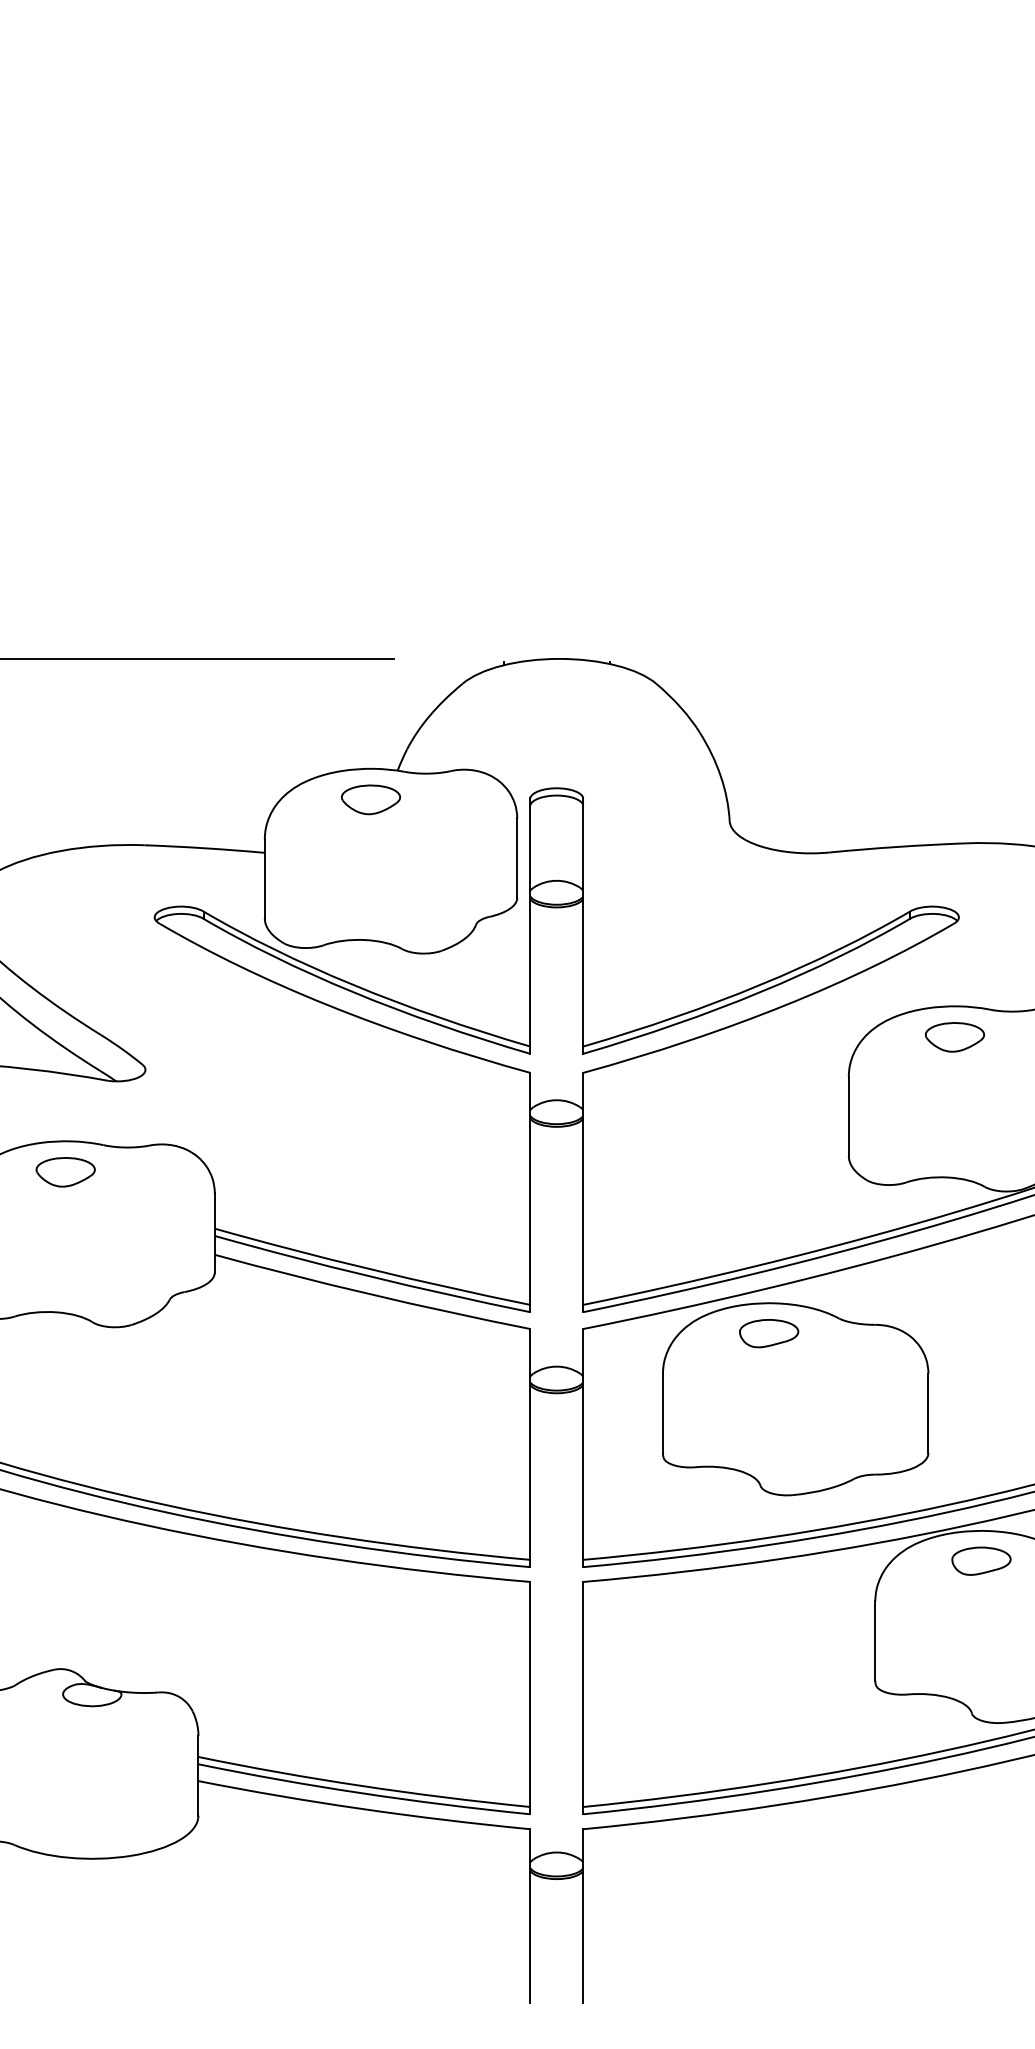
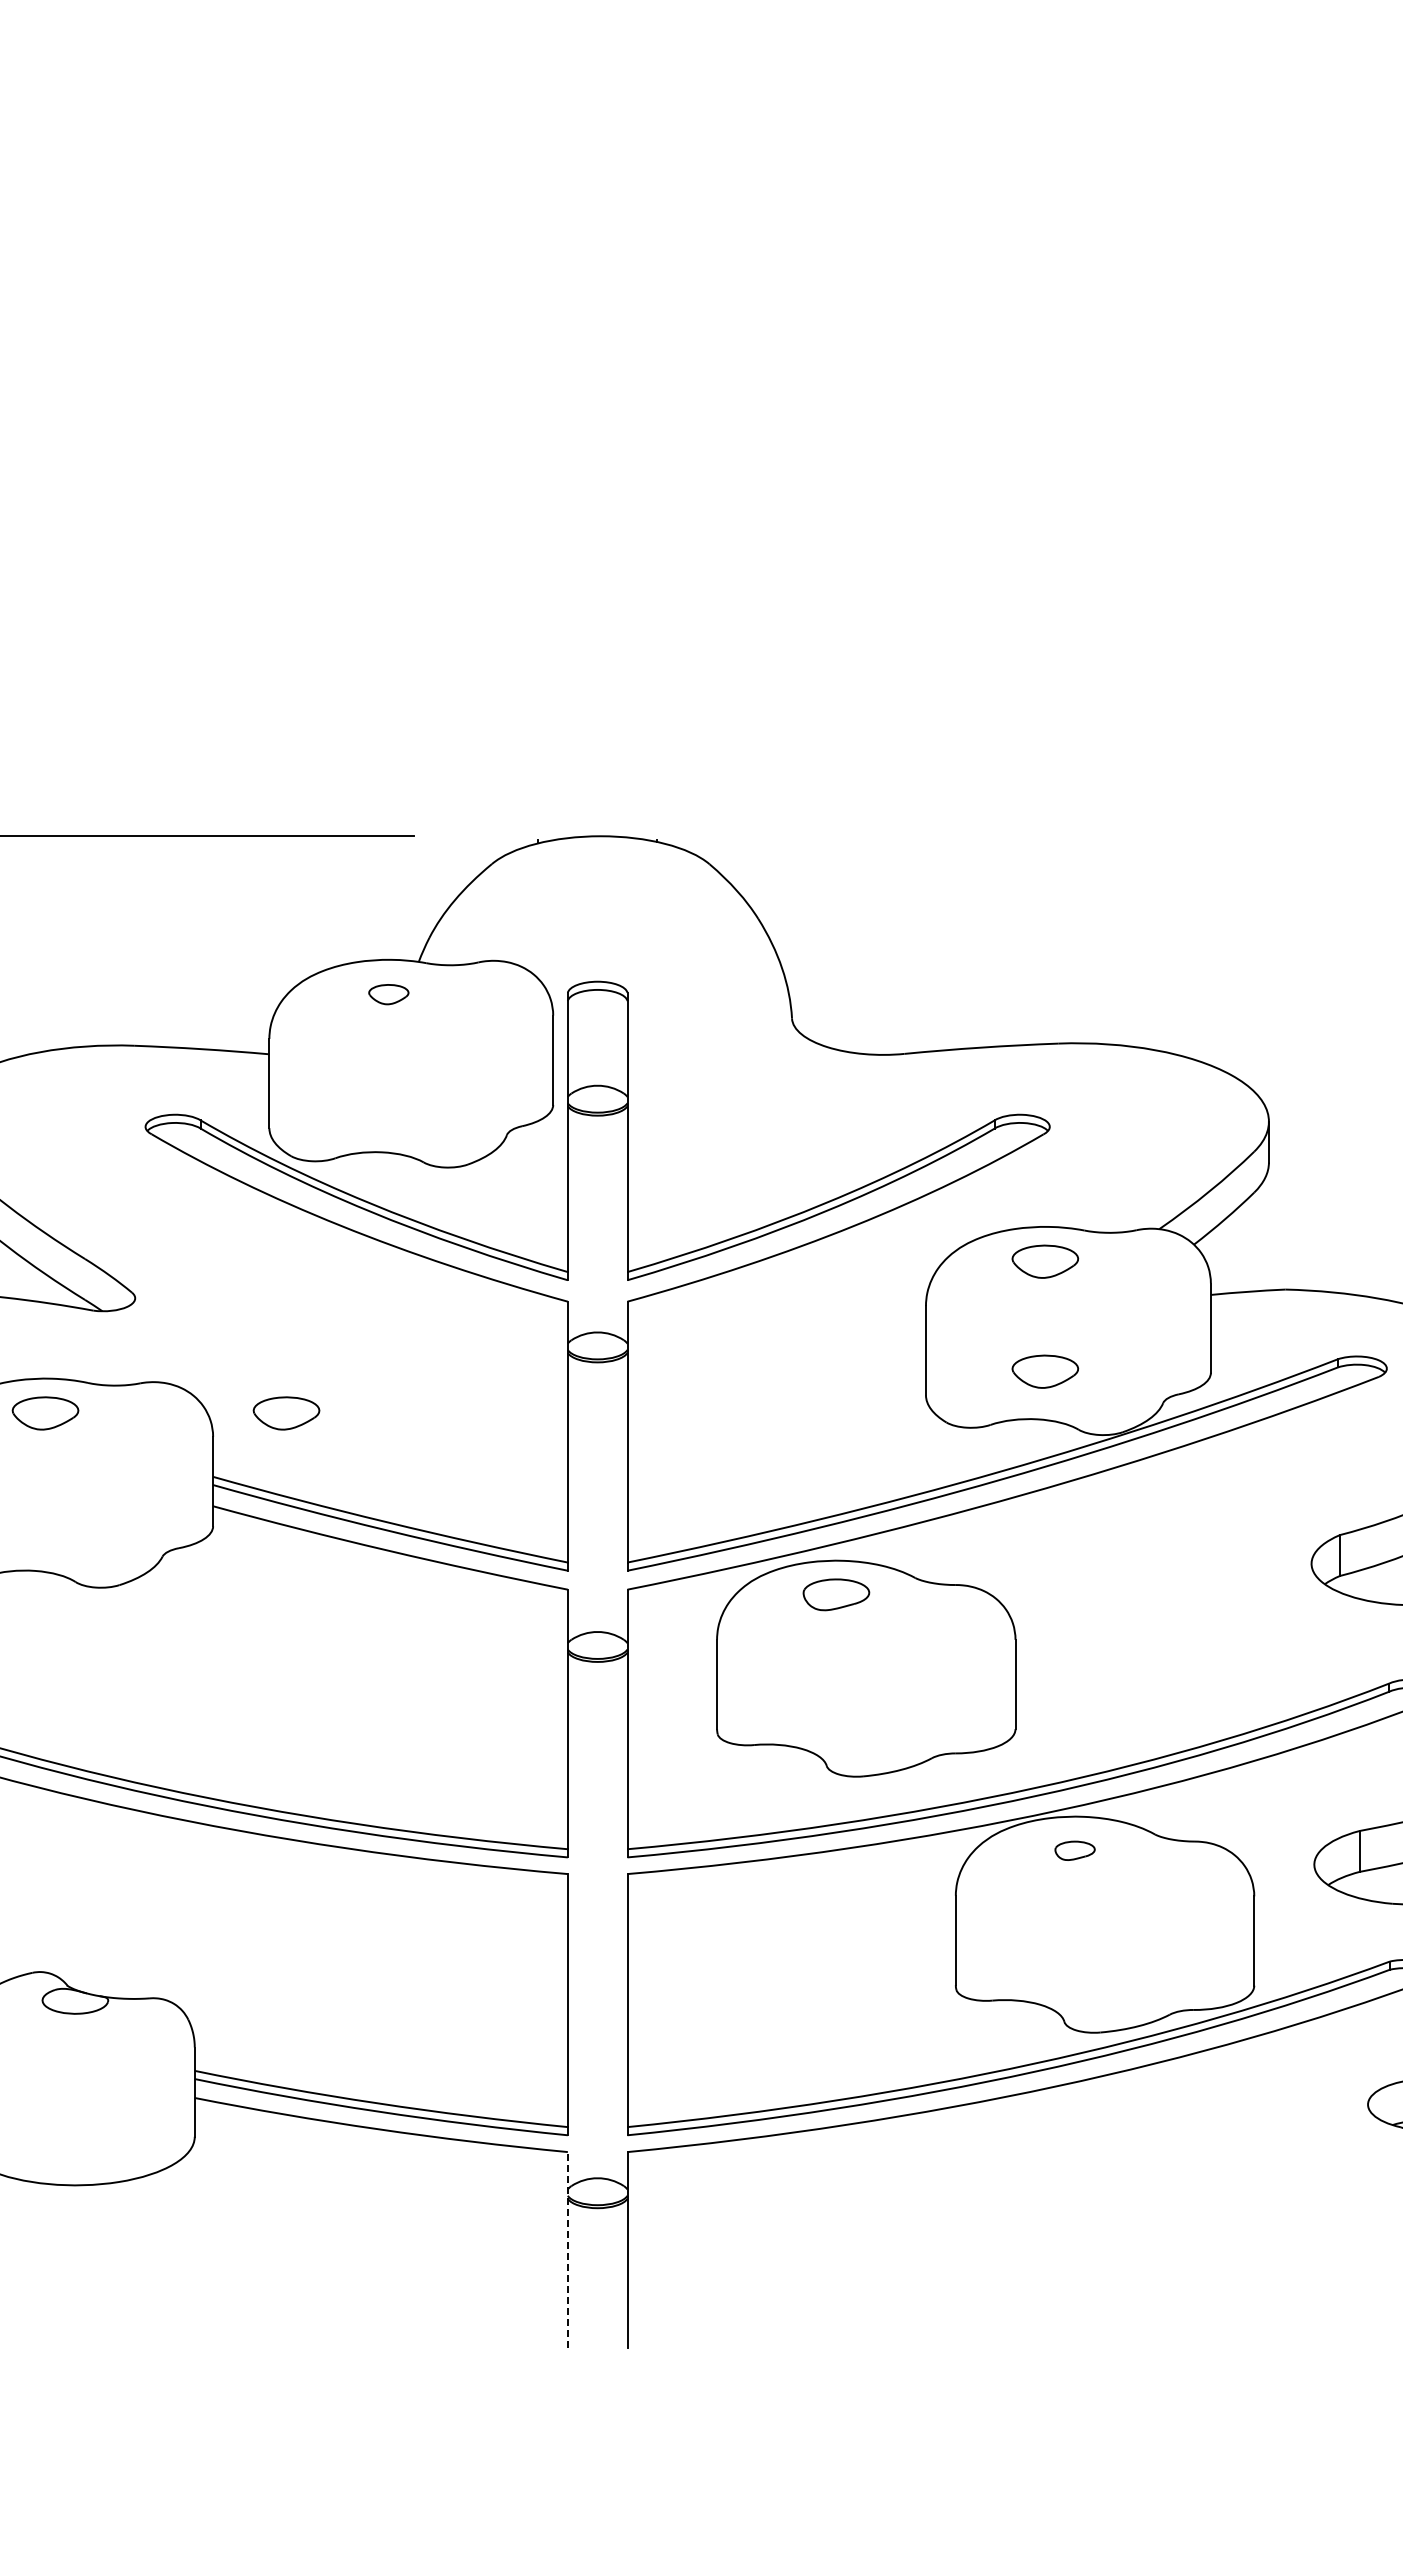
part: (370, 799) -> (388, 994), size x0.6
part: (955, 1134) -> (1045, 1371), added
part: (280, 1172) -> (286, 1413), added
part: (980, 1560) -> (1074, 1850), size x0.6
line: (529, 1915) -> (567, 2249), solid -> dashed

